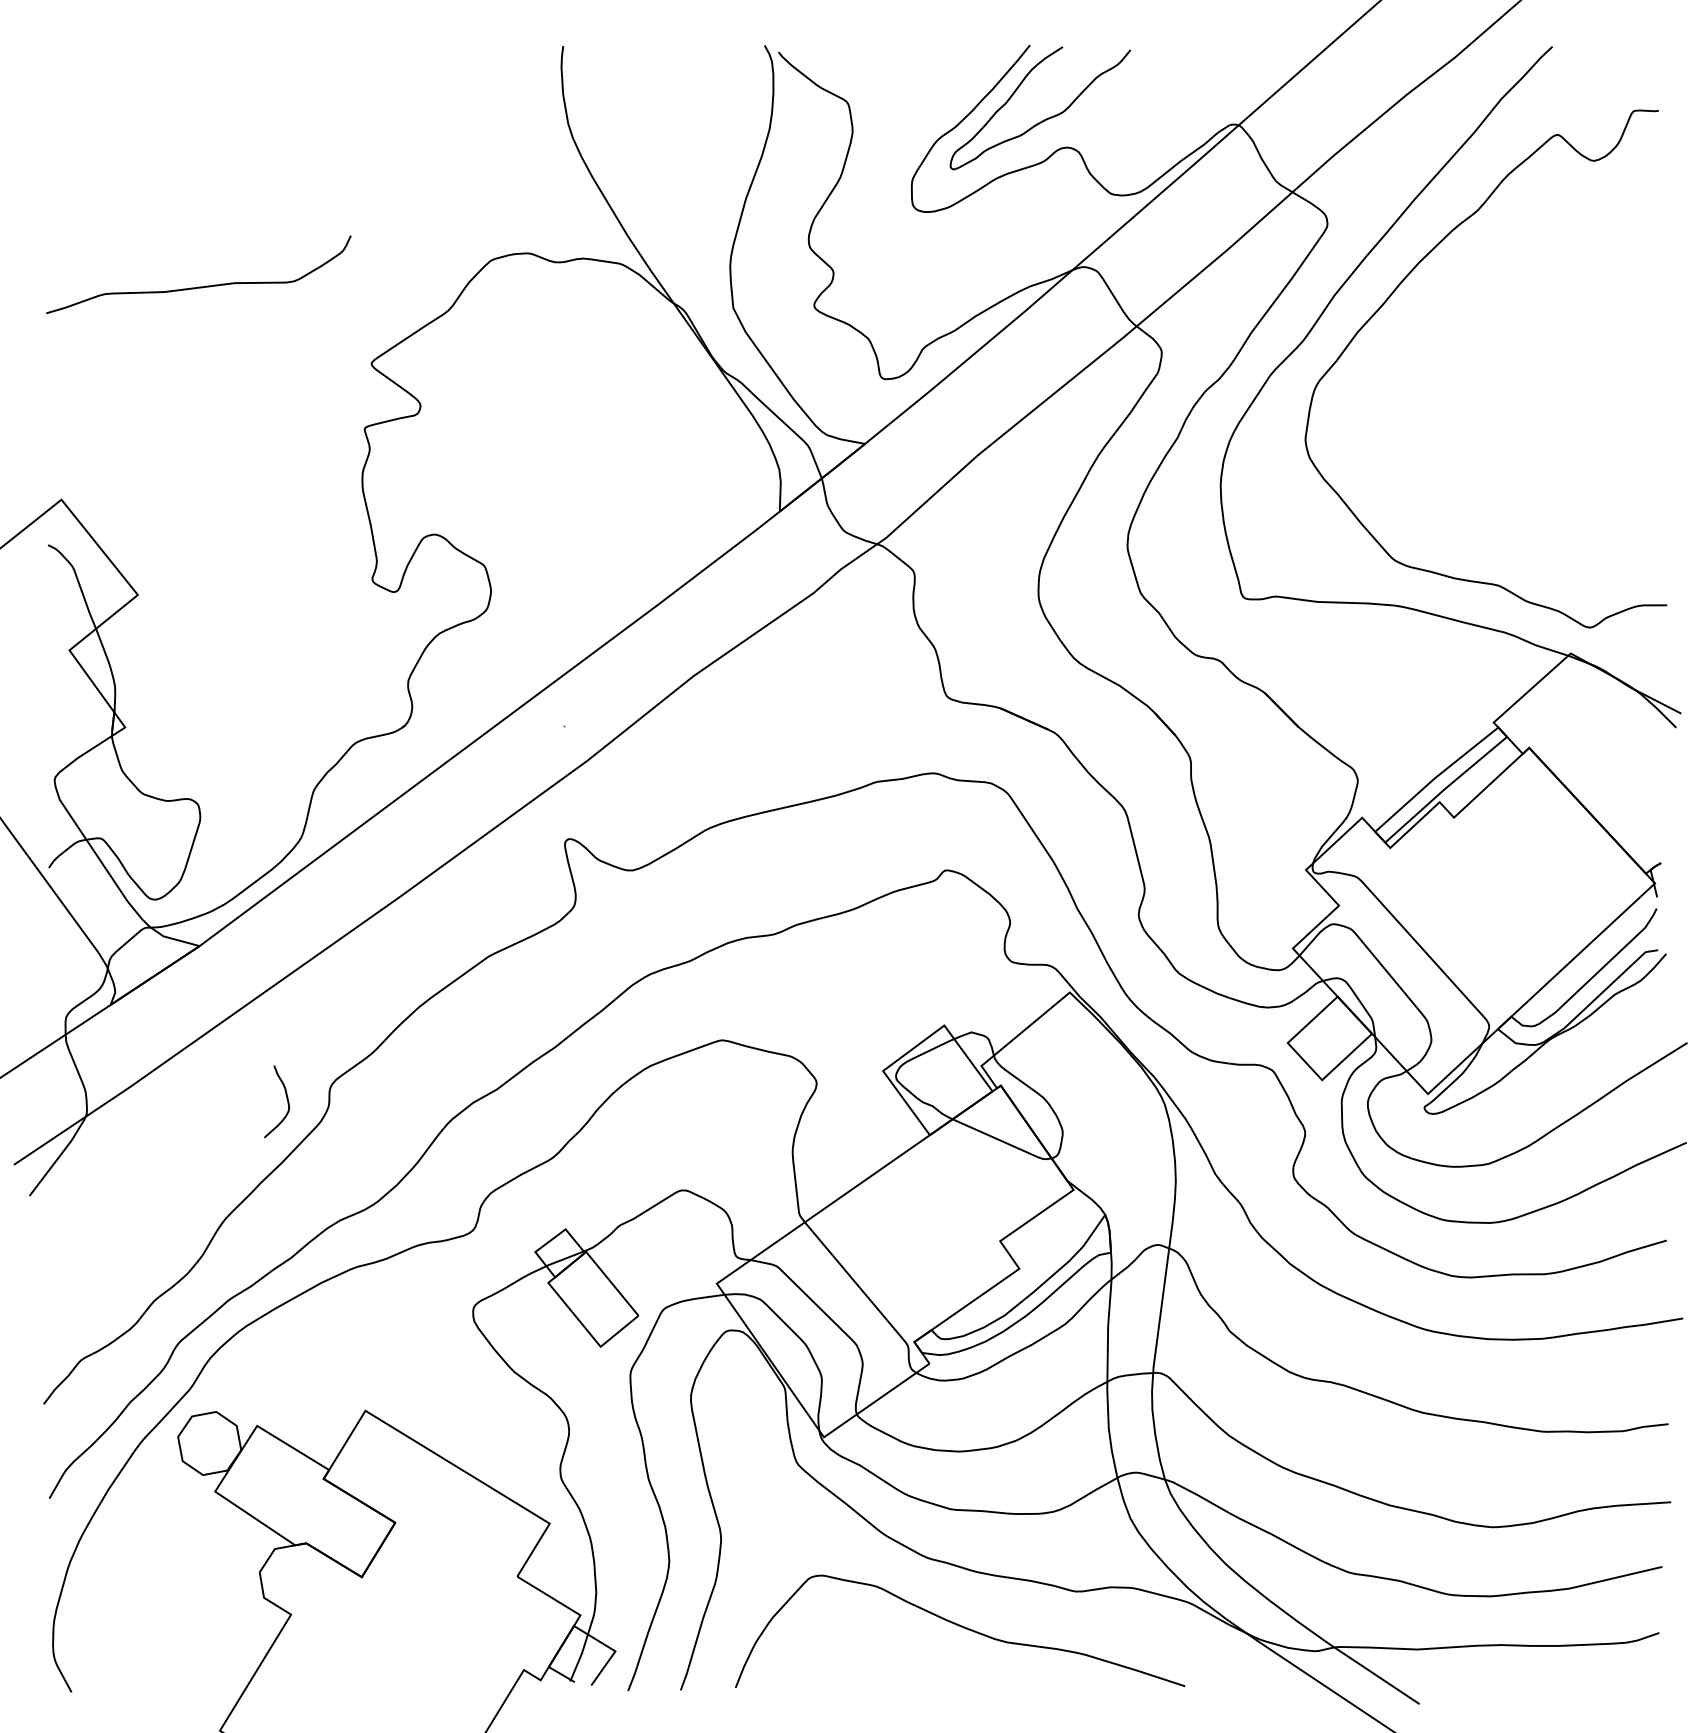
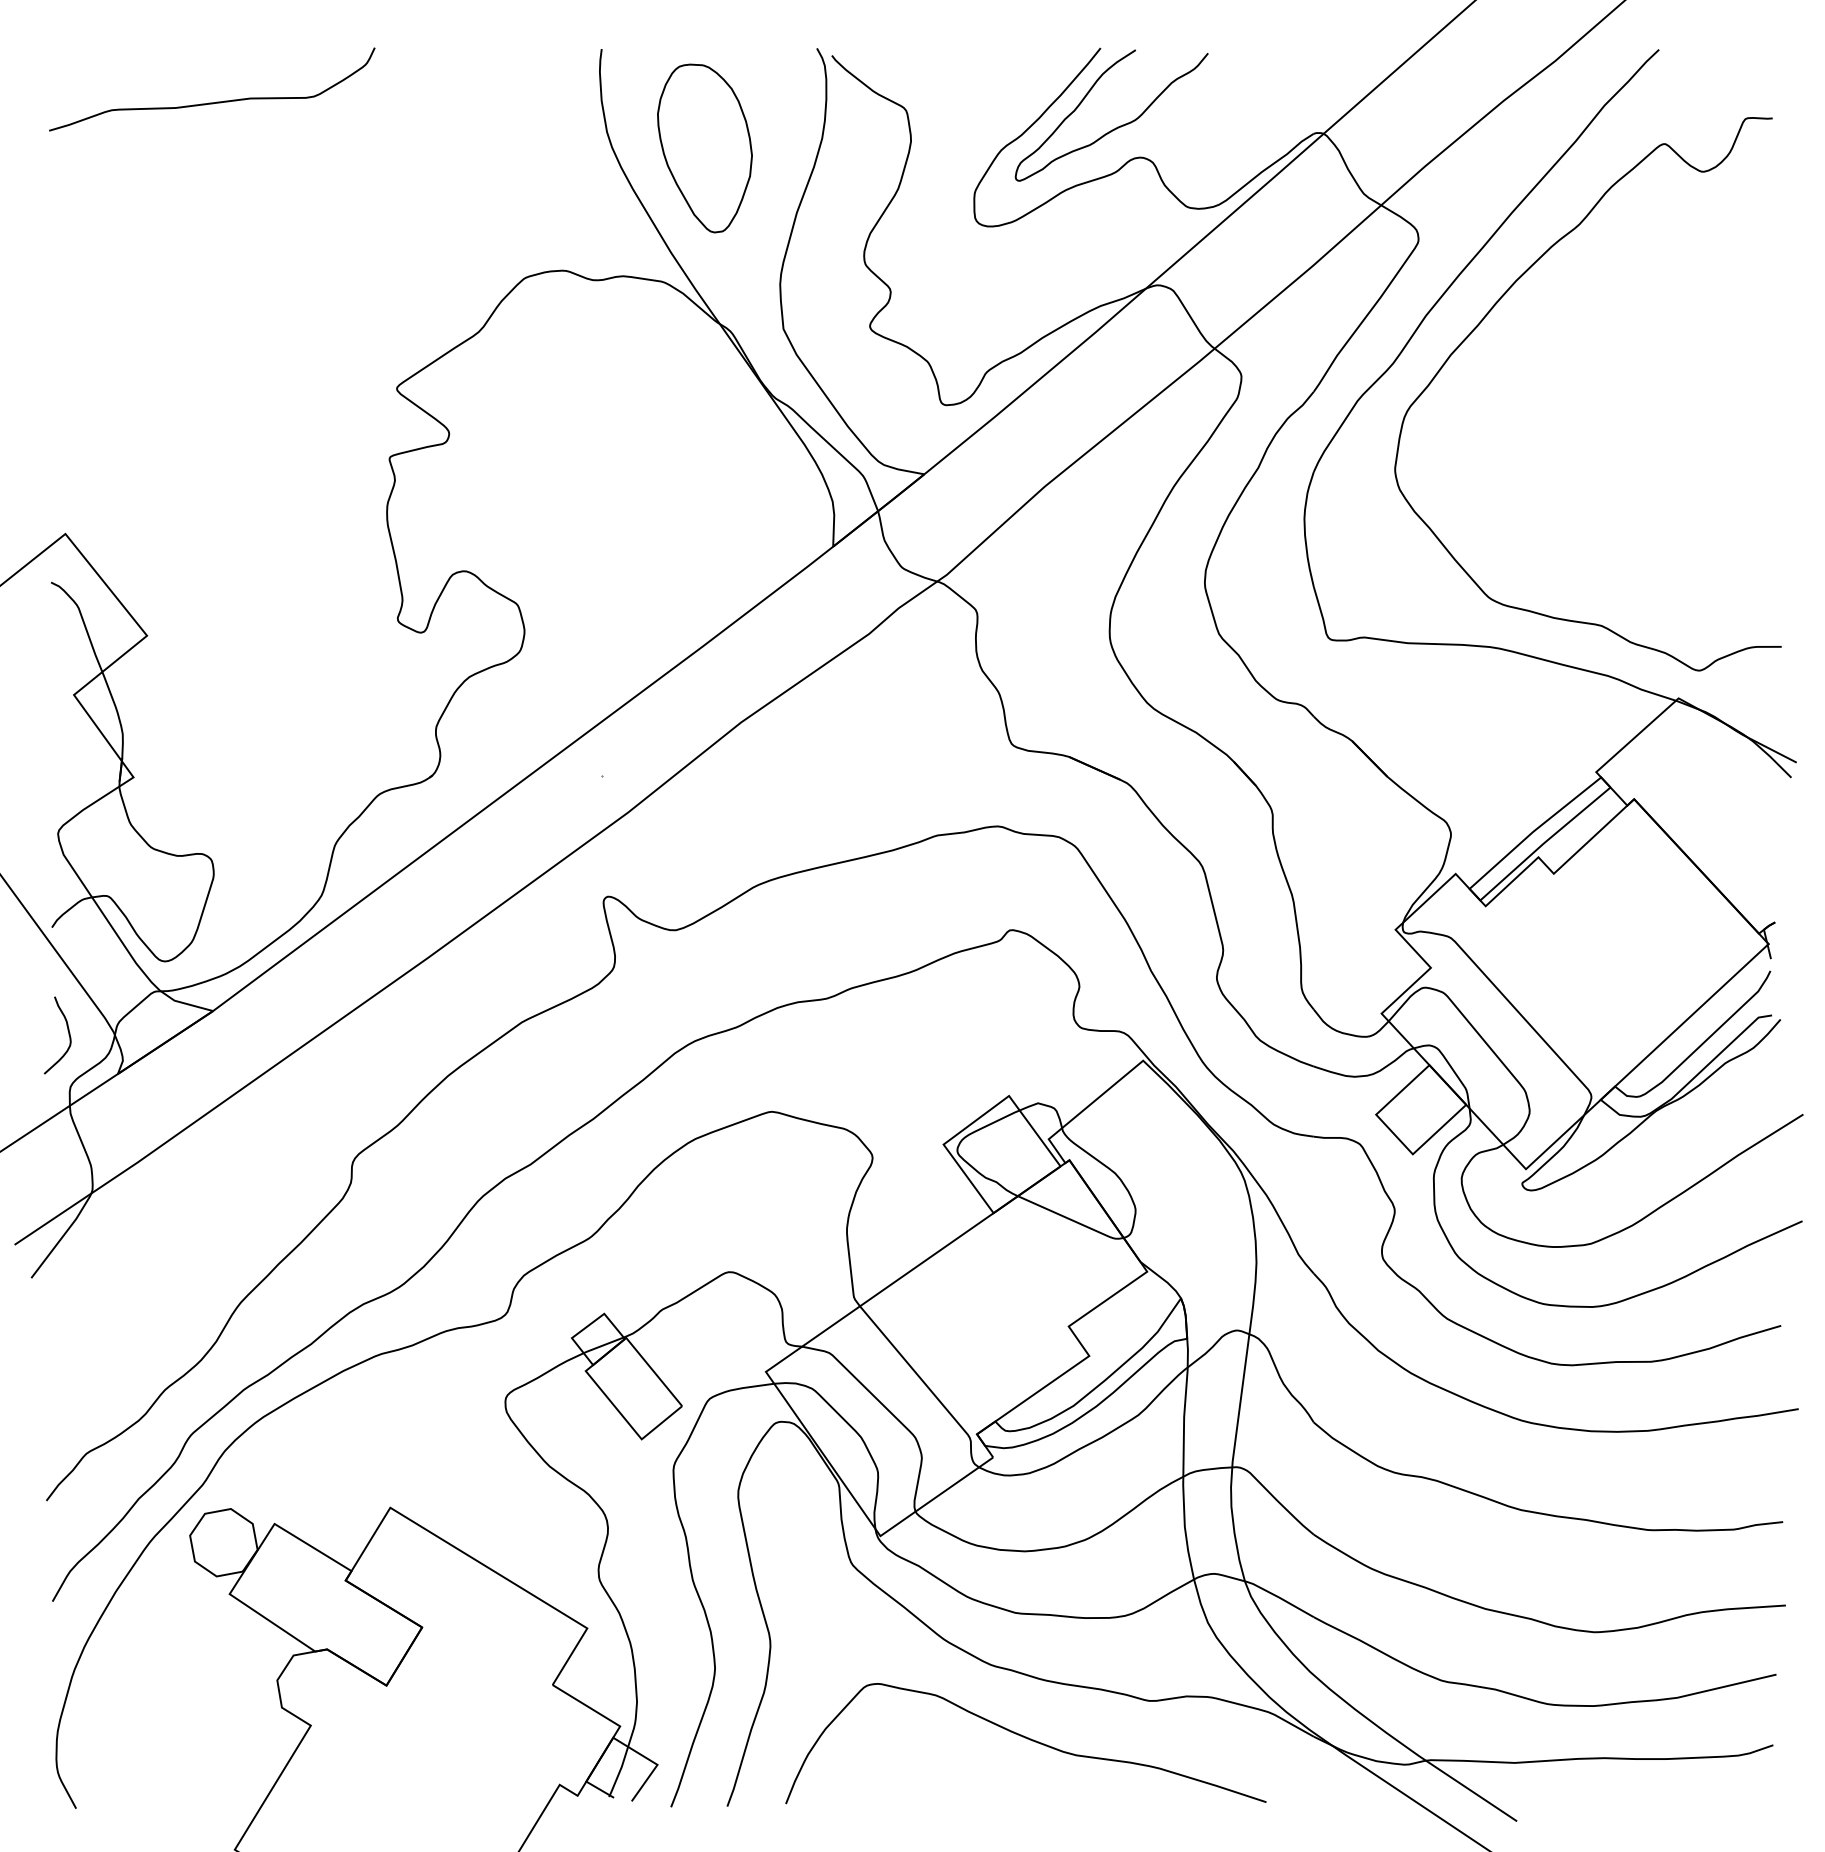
part: (659, 139) -> (704, 148), added
curve: (202, 285) -> (216, 101), moved
curve: (287, 1101) -> (68, 1035), moved

